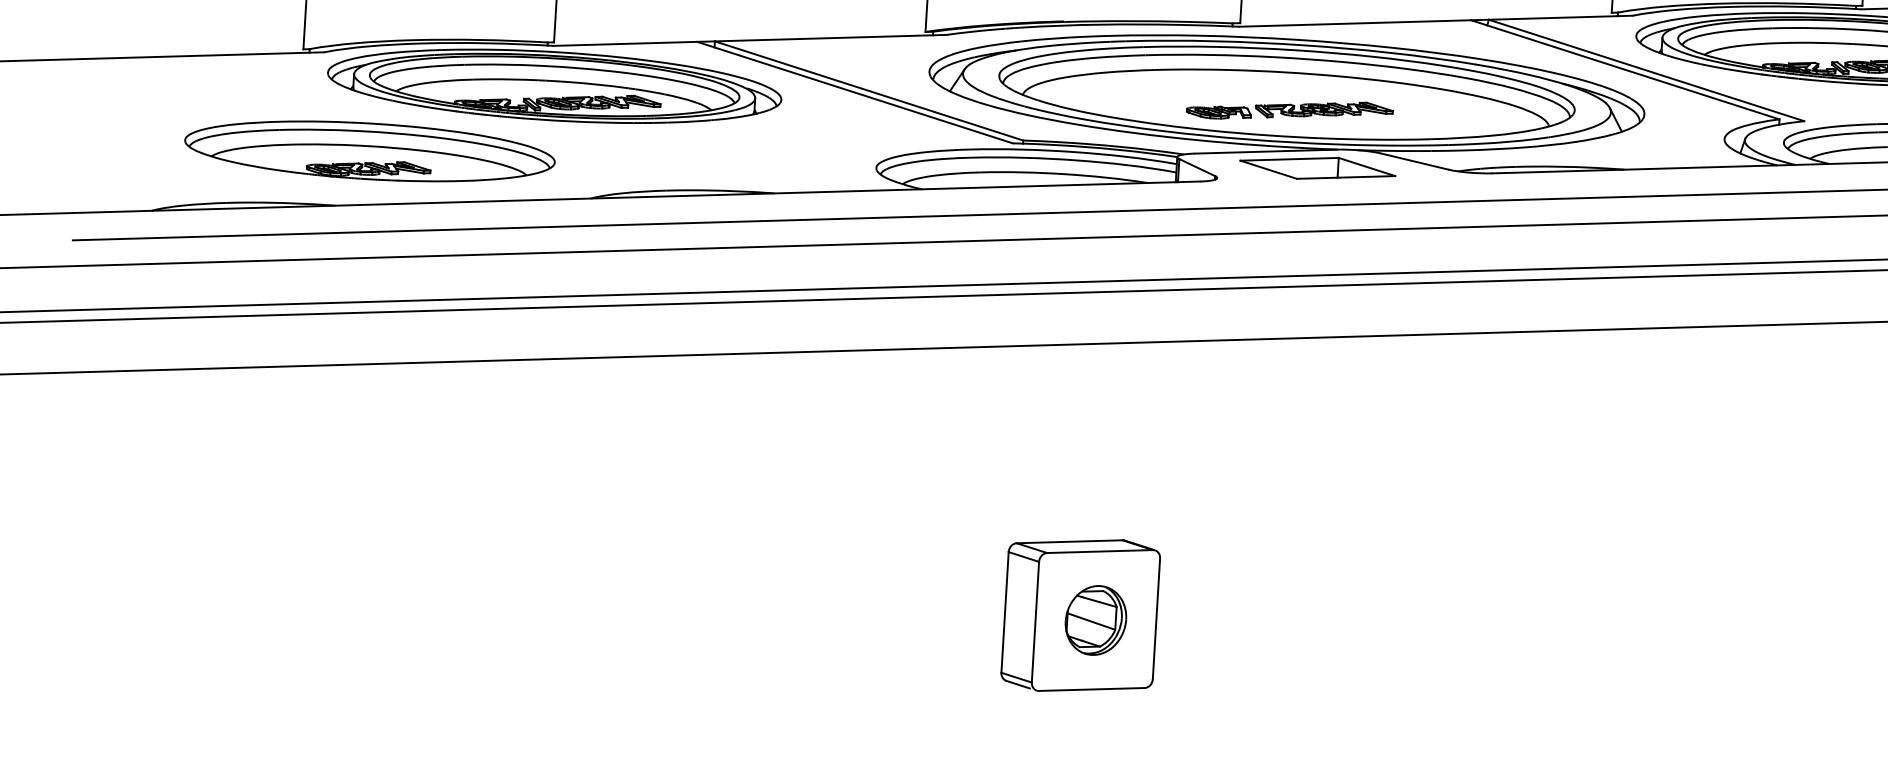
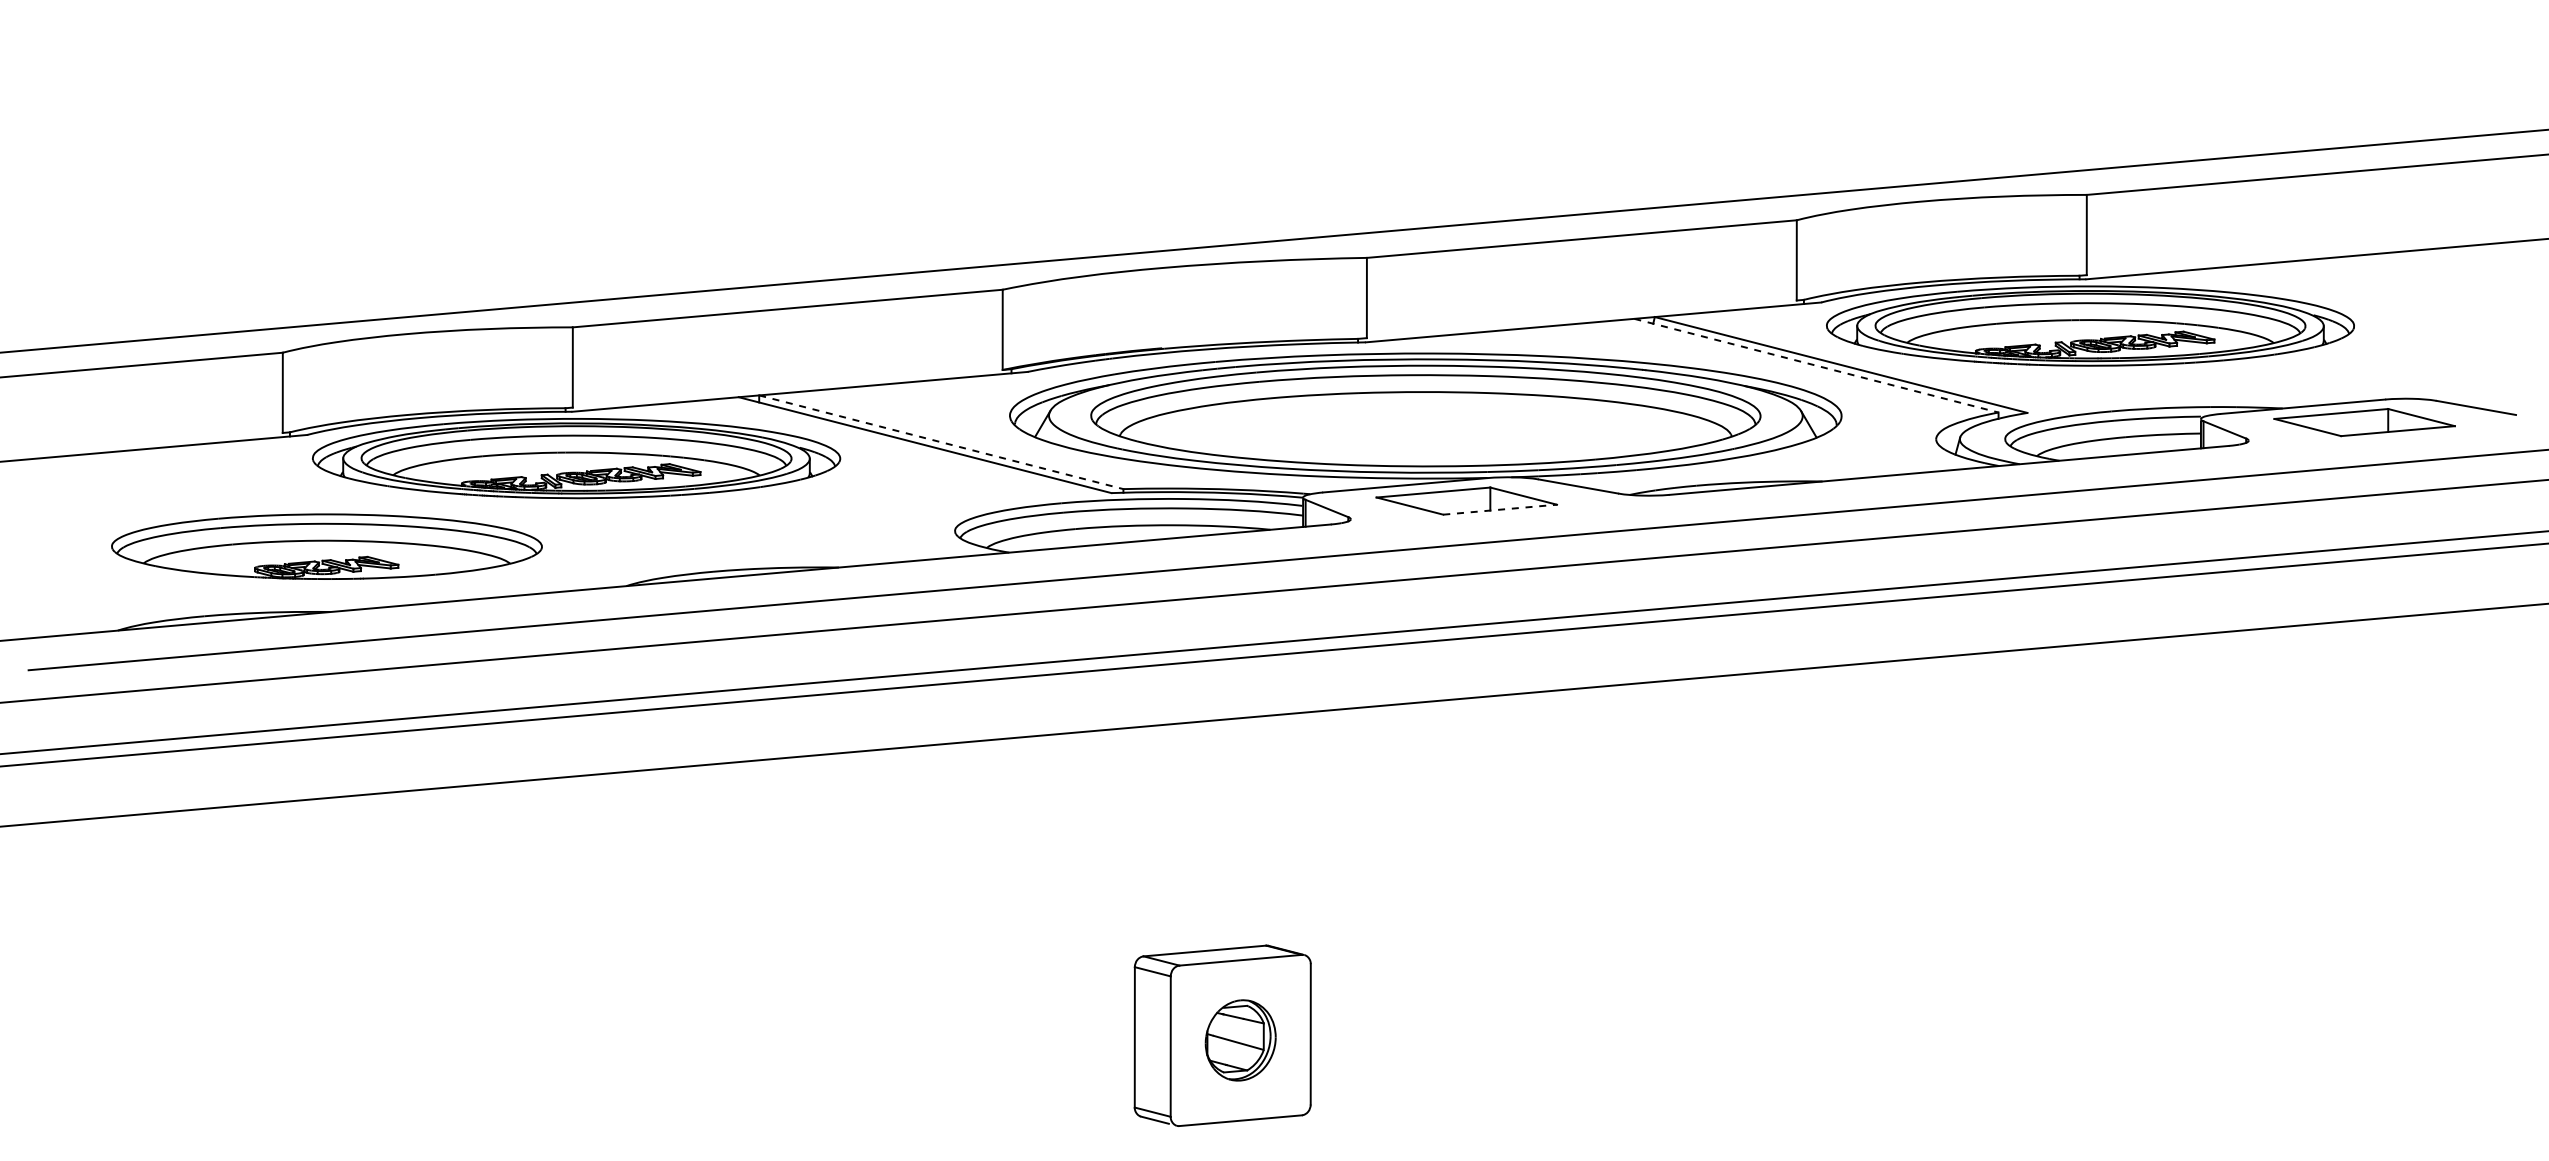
line: (1625, 69) -> (1816, 365), solid -> dashed
line: (869, 91) -> (941, 442), solid -> dashed
part: (1289, 110) -> (1430, 435), removed
part: (369, 151) -> (326, 546), moved
line: (1346, 177) -> (1500, 509), solid -> dashed

